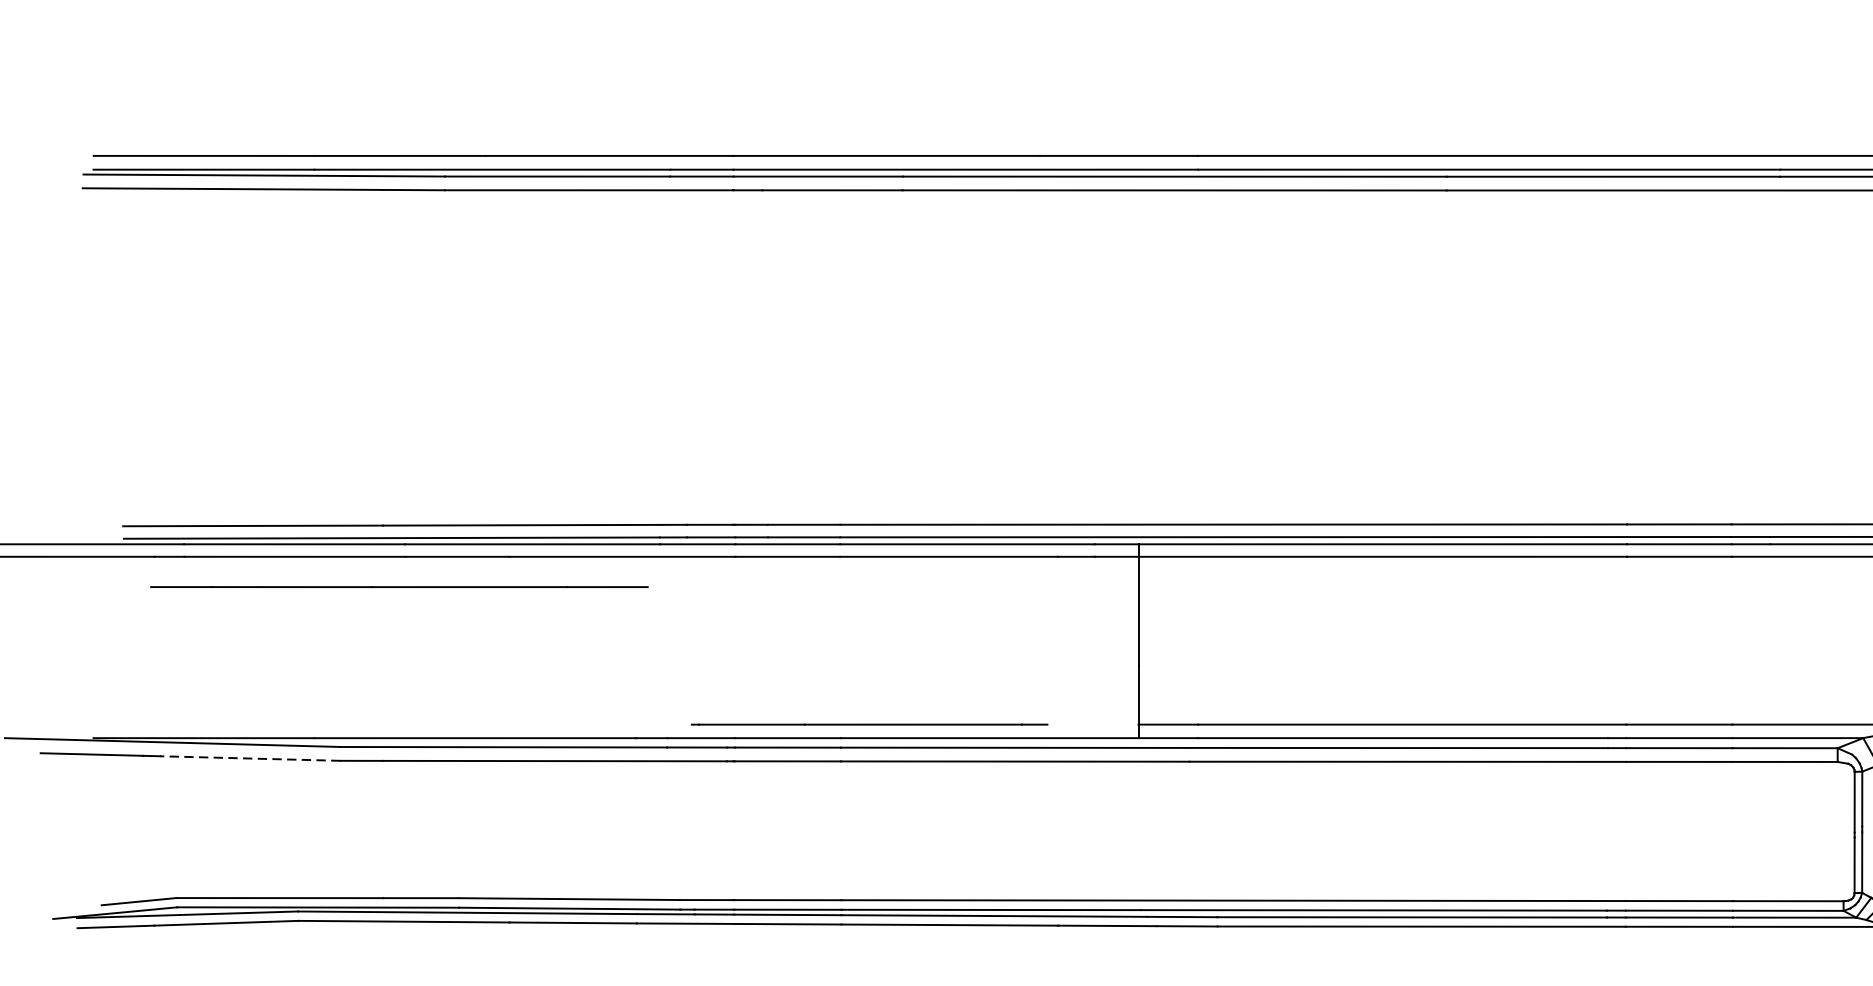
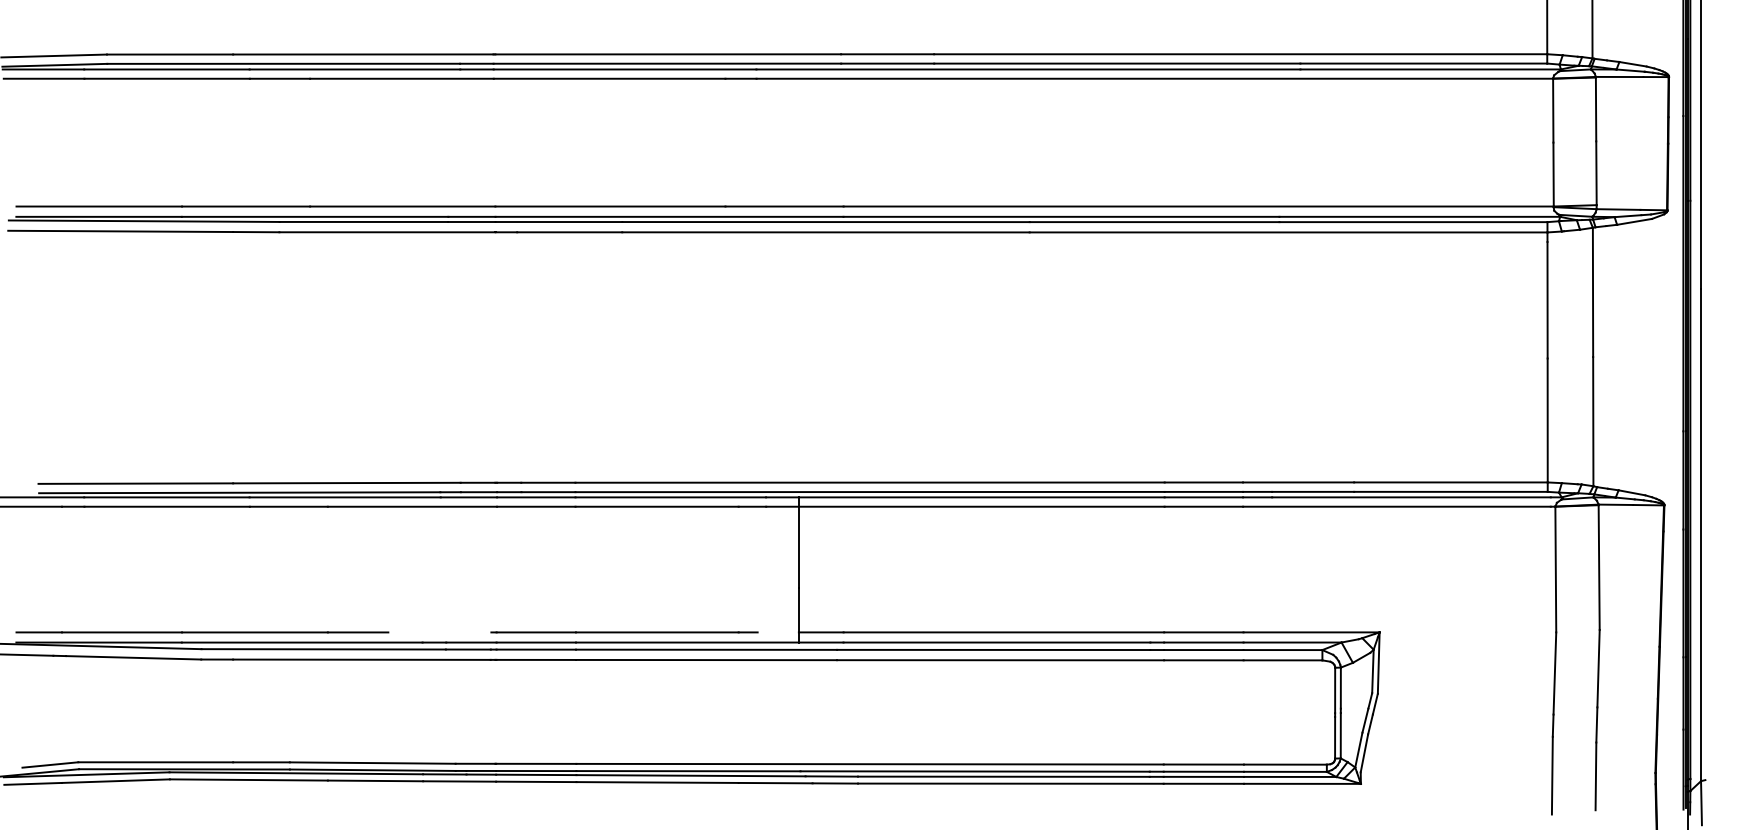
line: (399, 587) -> (202, 632), moved
line: (869, 724) -> (624, 632), moved
line: (249, 758) -> (133, 657), dashed -> solid

